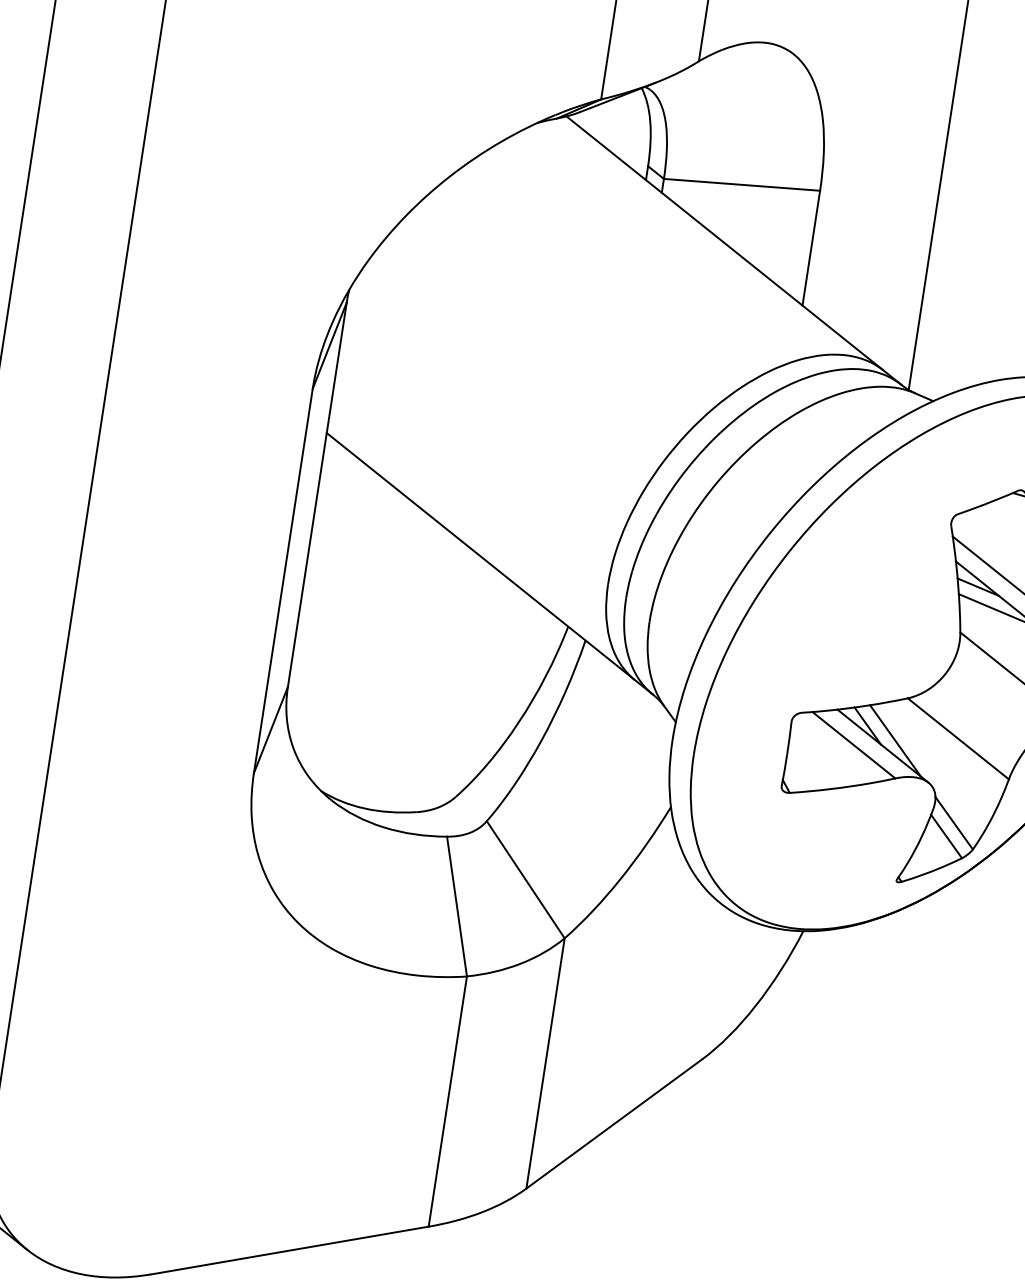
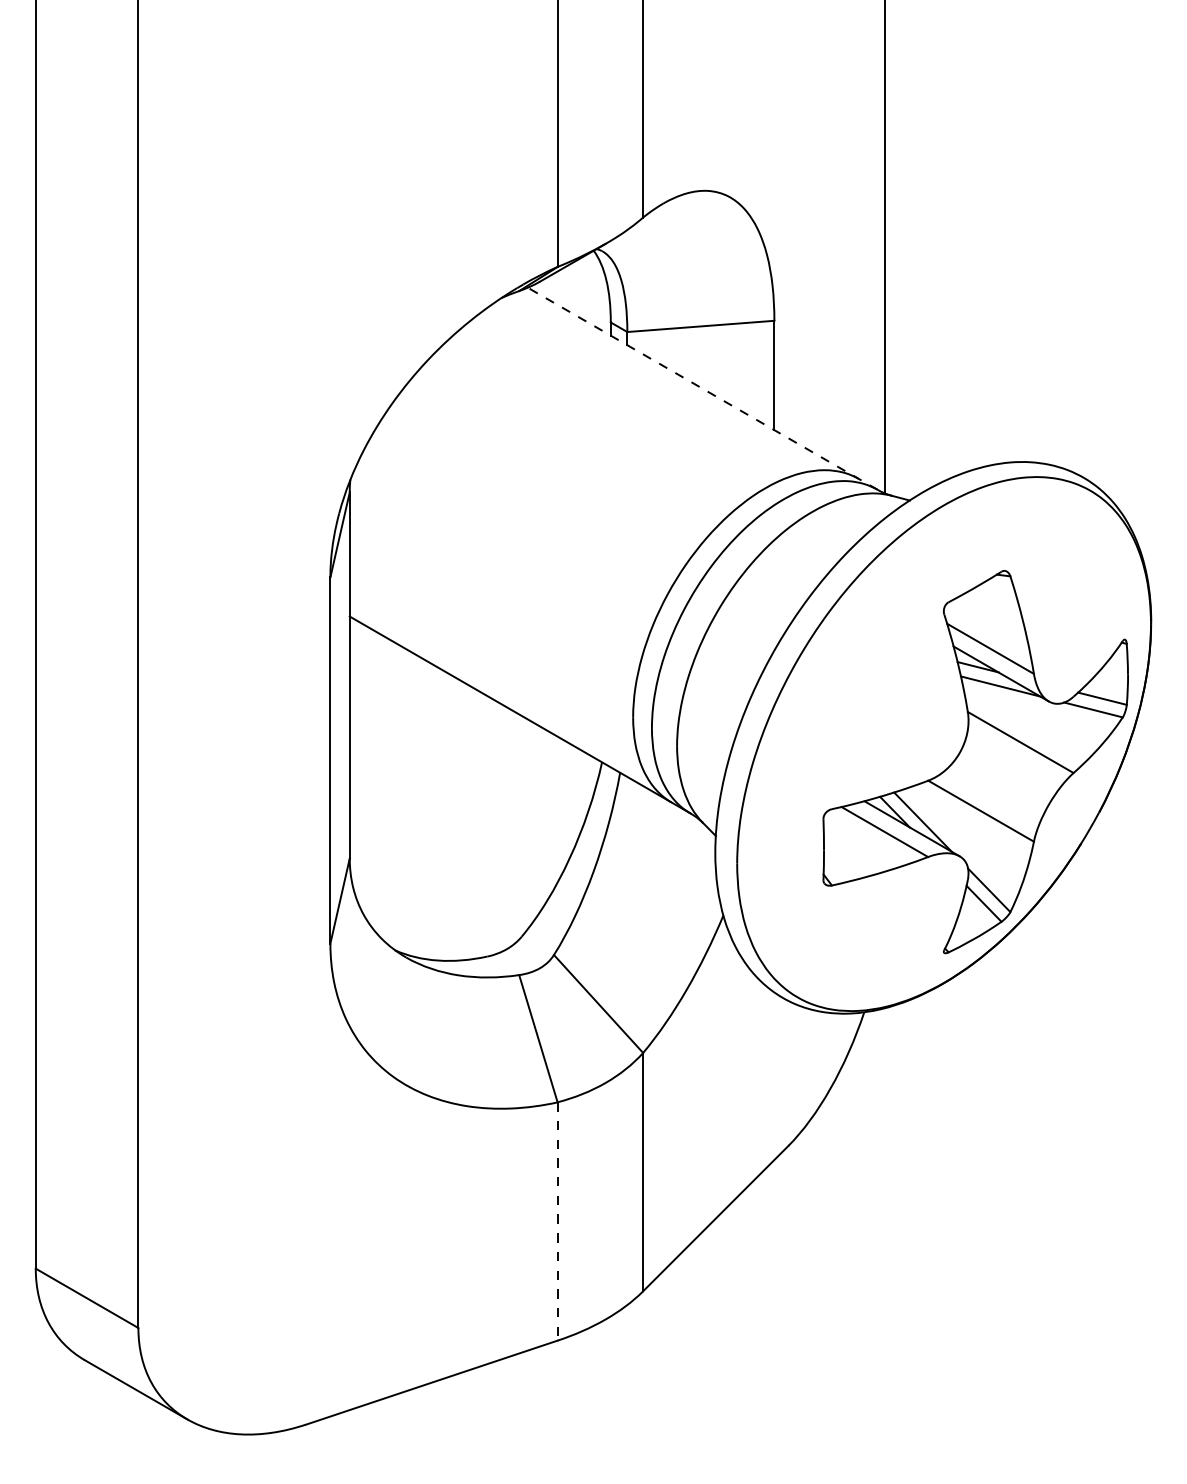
line: (733, 250) -> (702, 388), solid -> dashed
line: (447, 1101) -> (557, 1221), solid -> dashed

